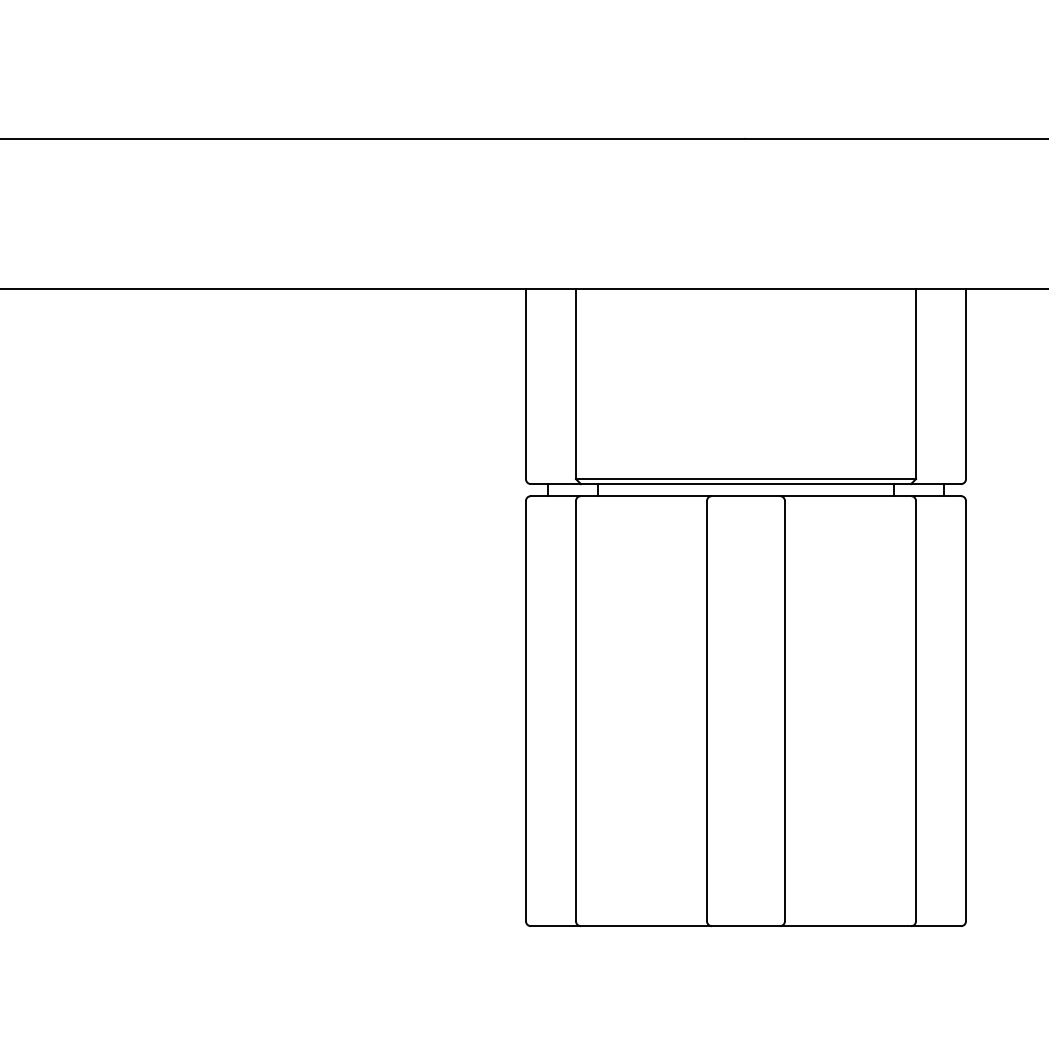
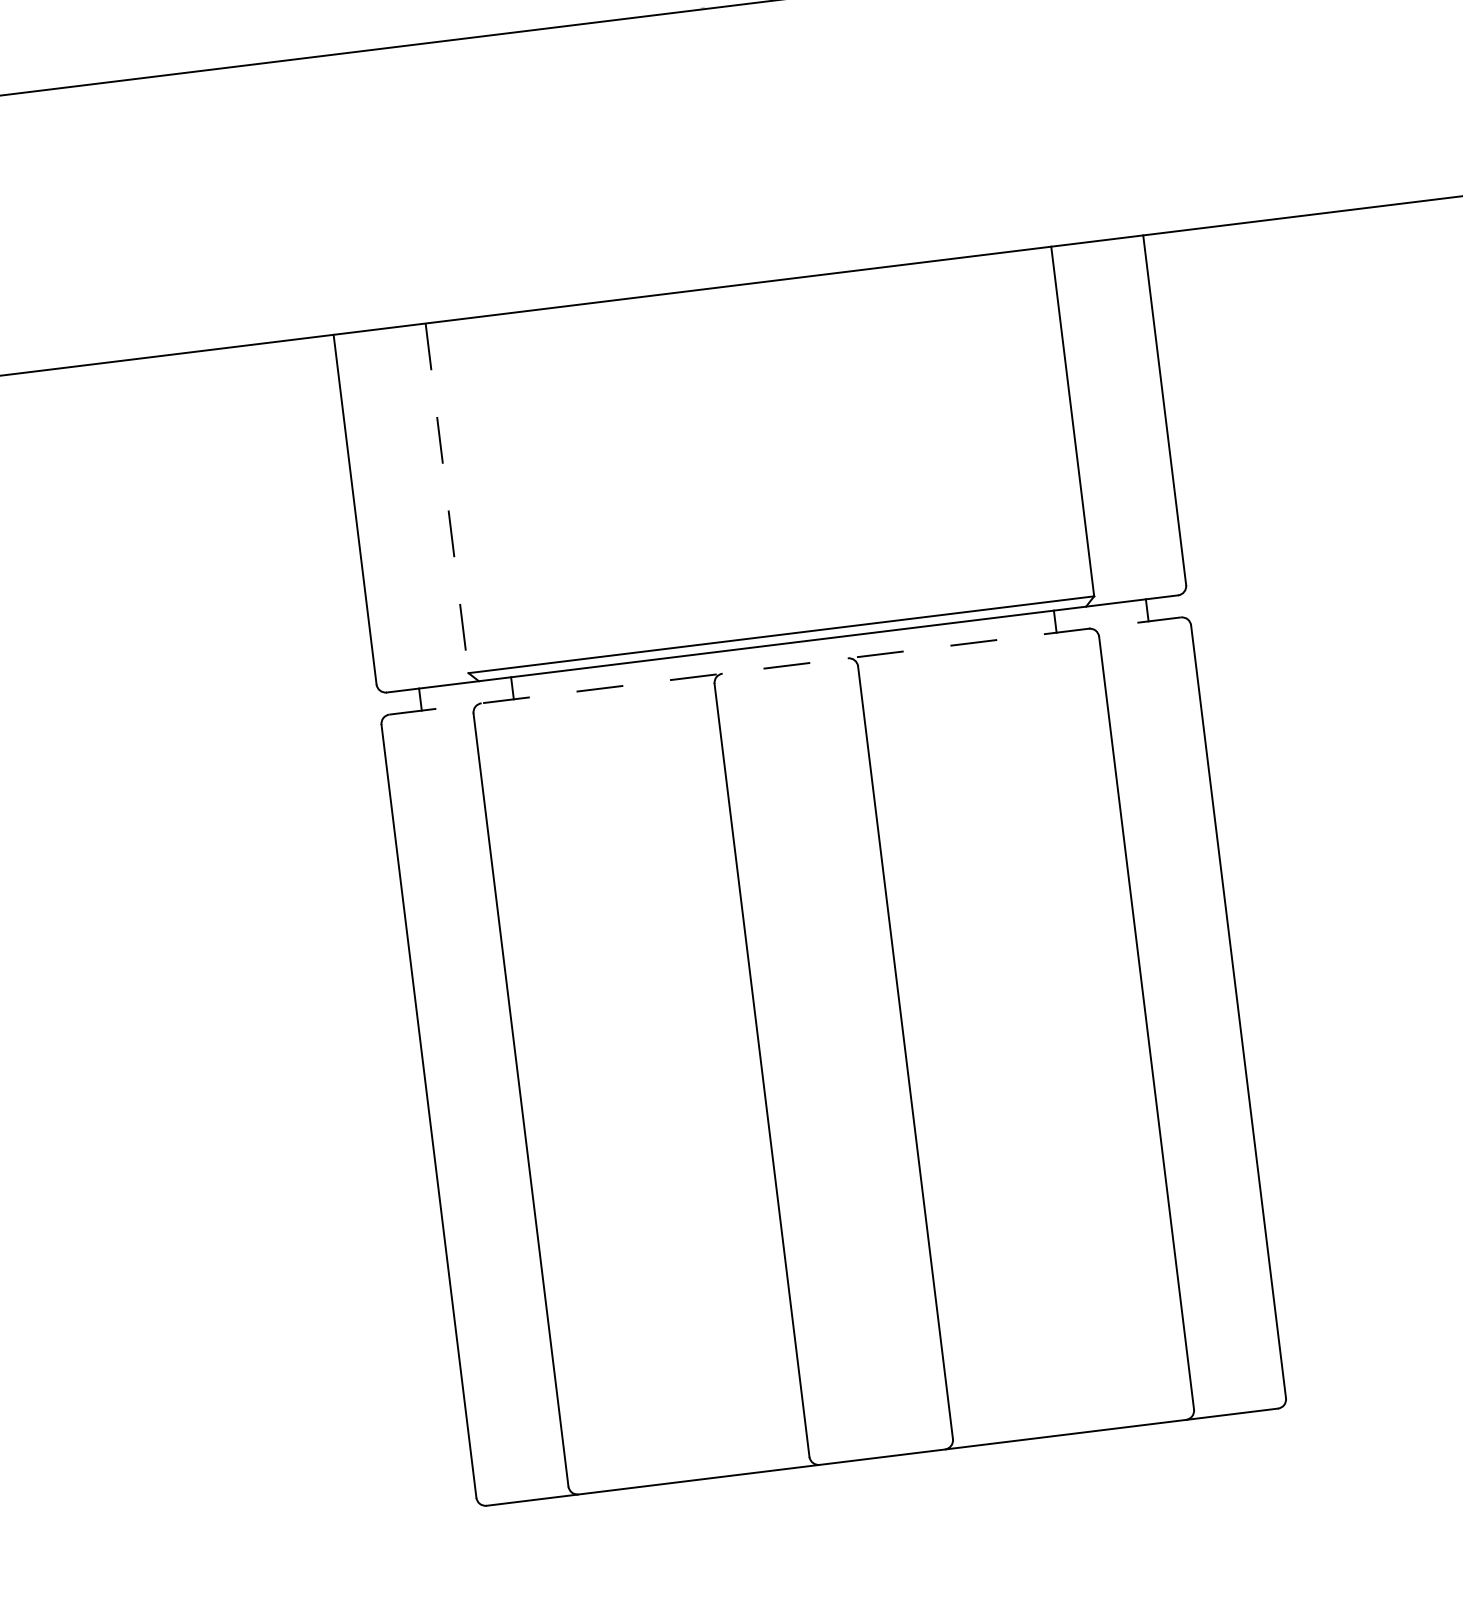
line: (575, 384) -> (446, 499), solid -> dashed
line: (746, 496) -> (786, 666), solid -> dashed

